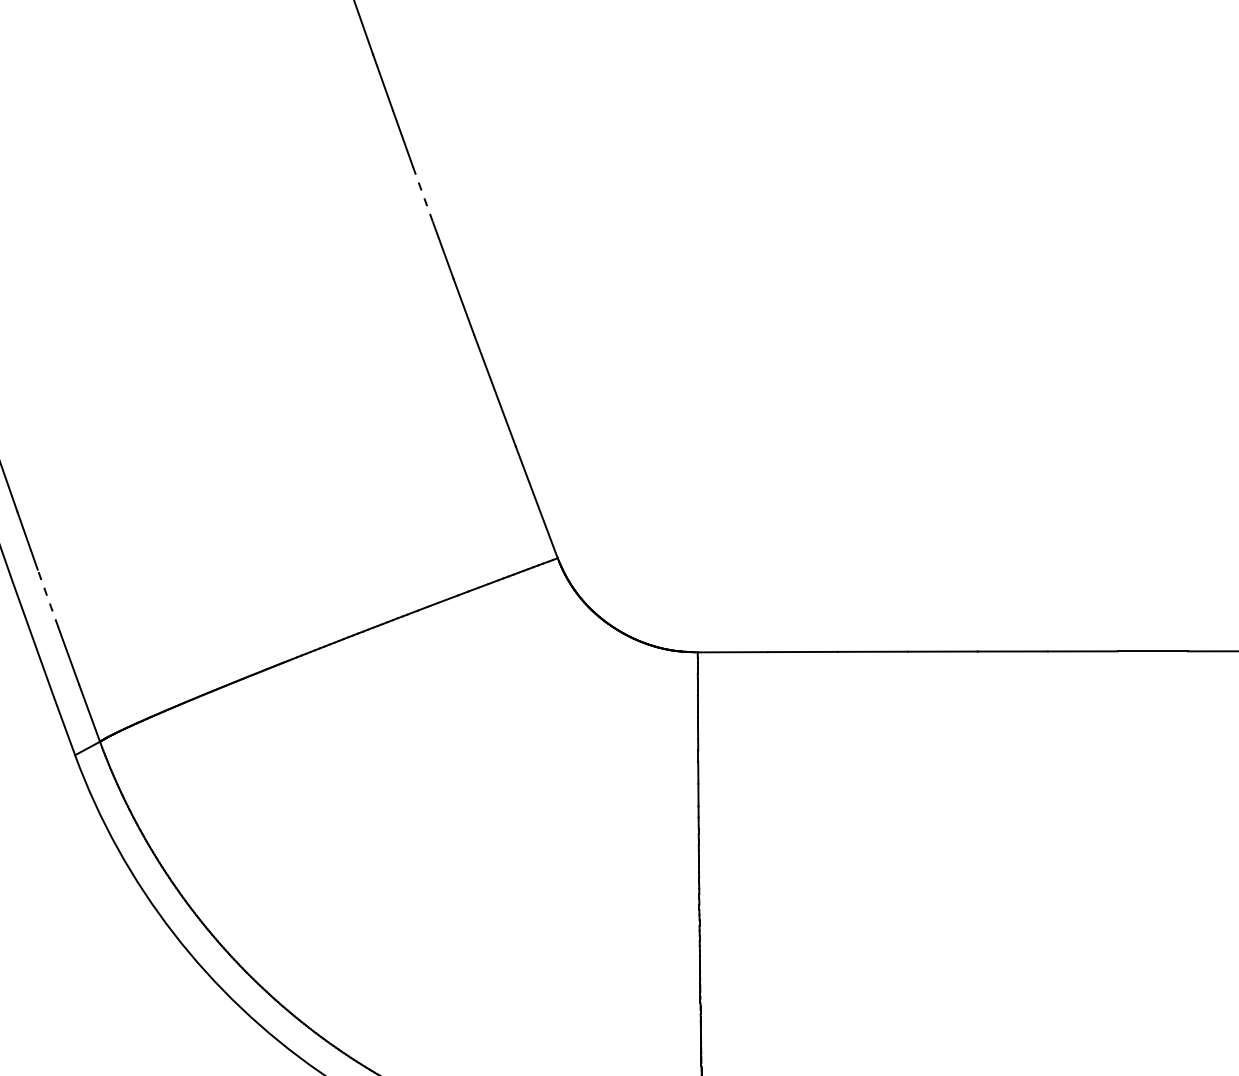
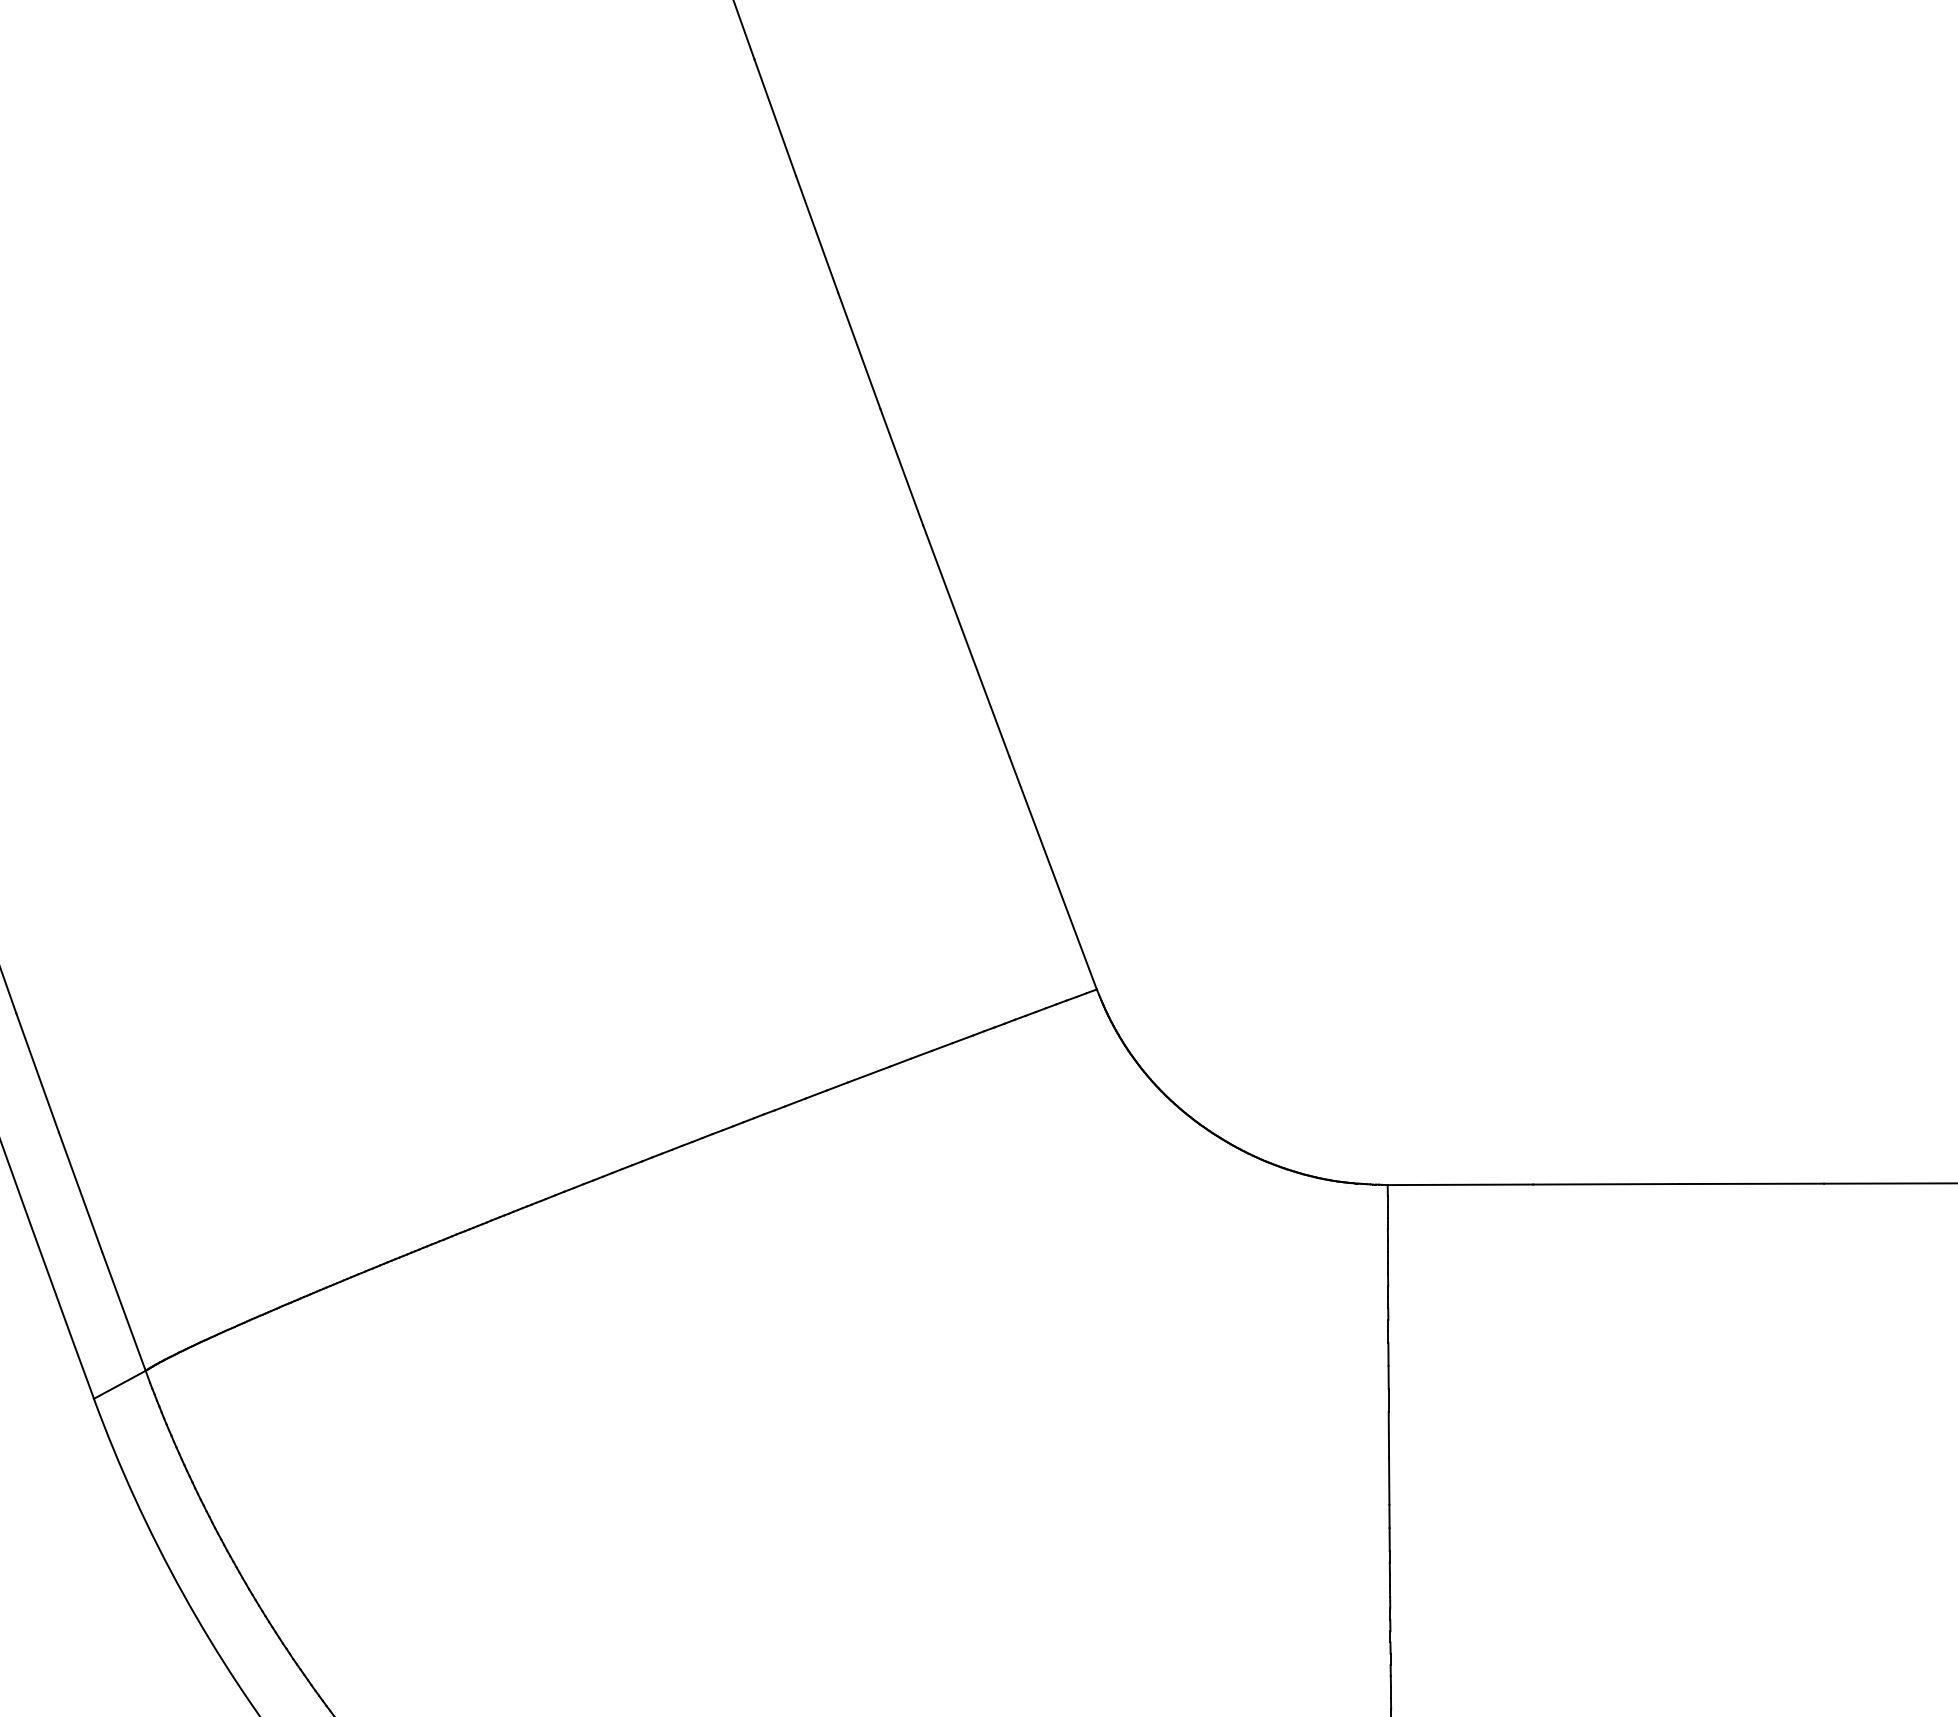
line: (423, 194) -> (817, 233), dashed -> solid
line: (48, 598) -> (38, 1073), dashed -> solid

